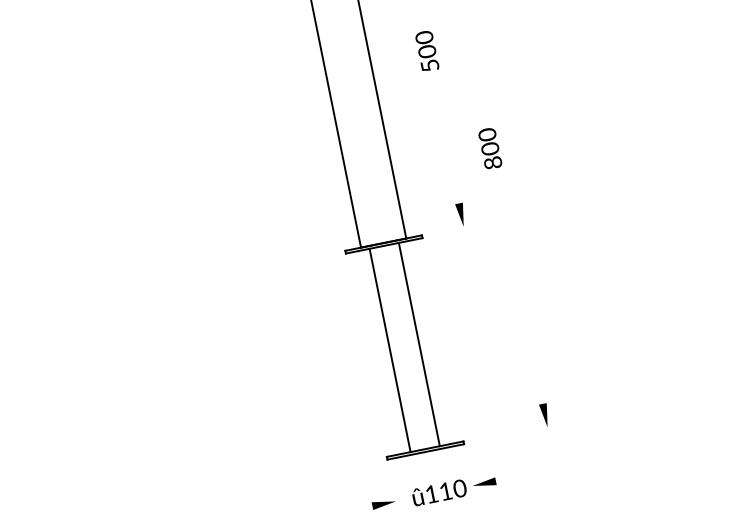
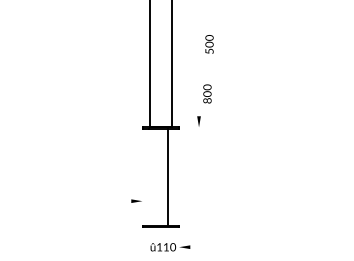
text: (427, 51) -> (209, 44), moved
text: (490, 147) -> (207, 93), moved
line: (389, 348) -> (153, 176), removed
part: (544, 415) -> (218, 221), removed
part: (383, 502) -> (136, 200), moved

